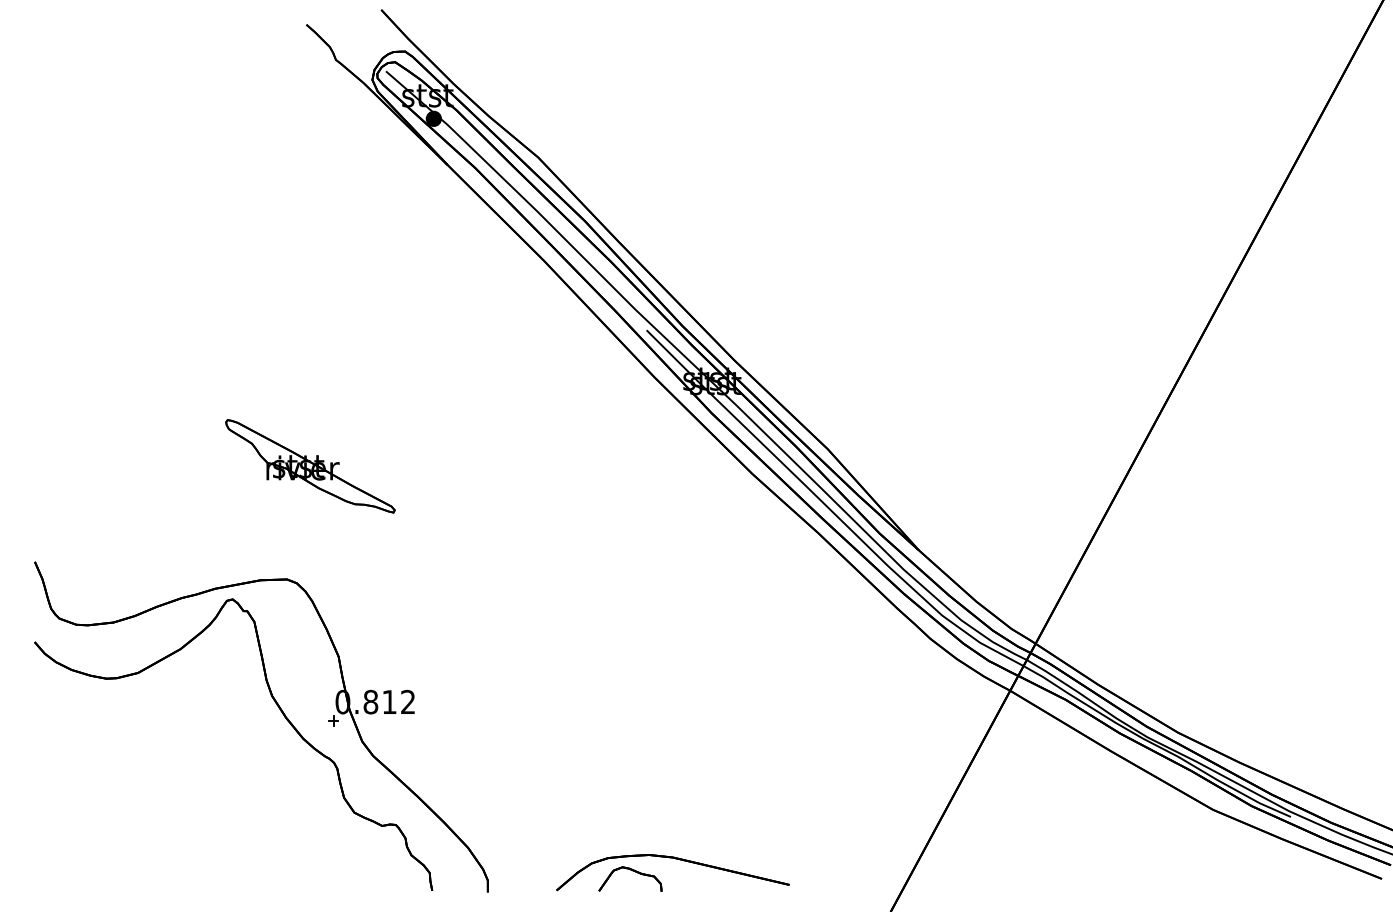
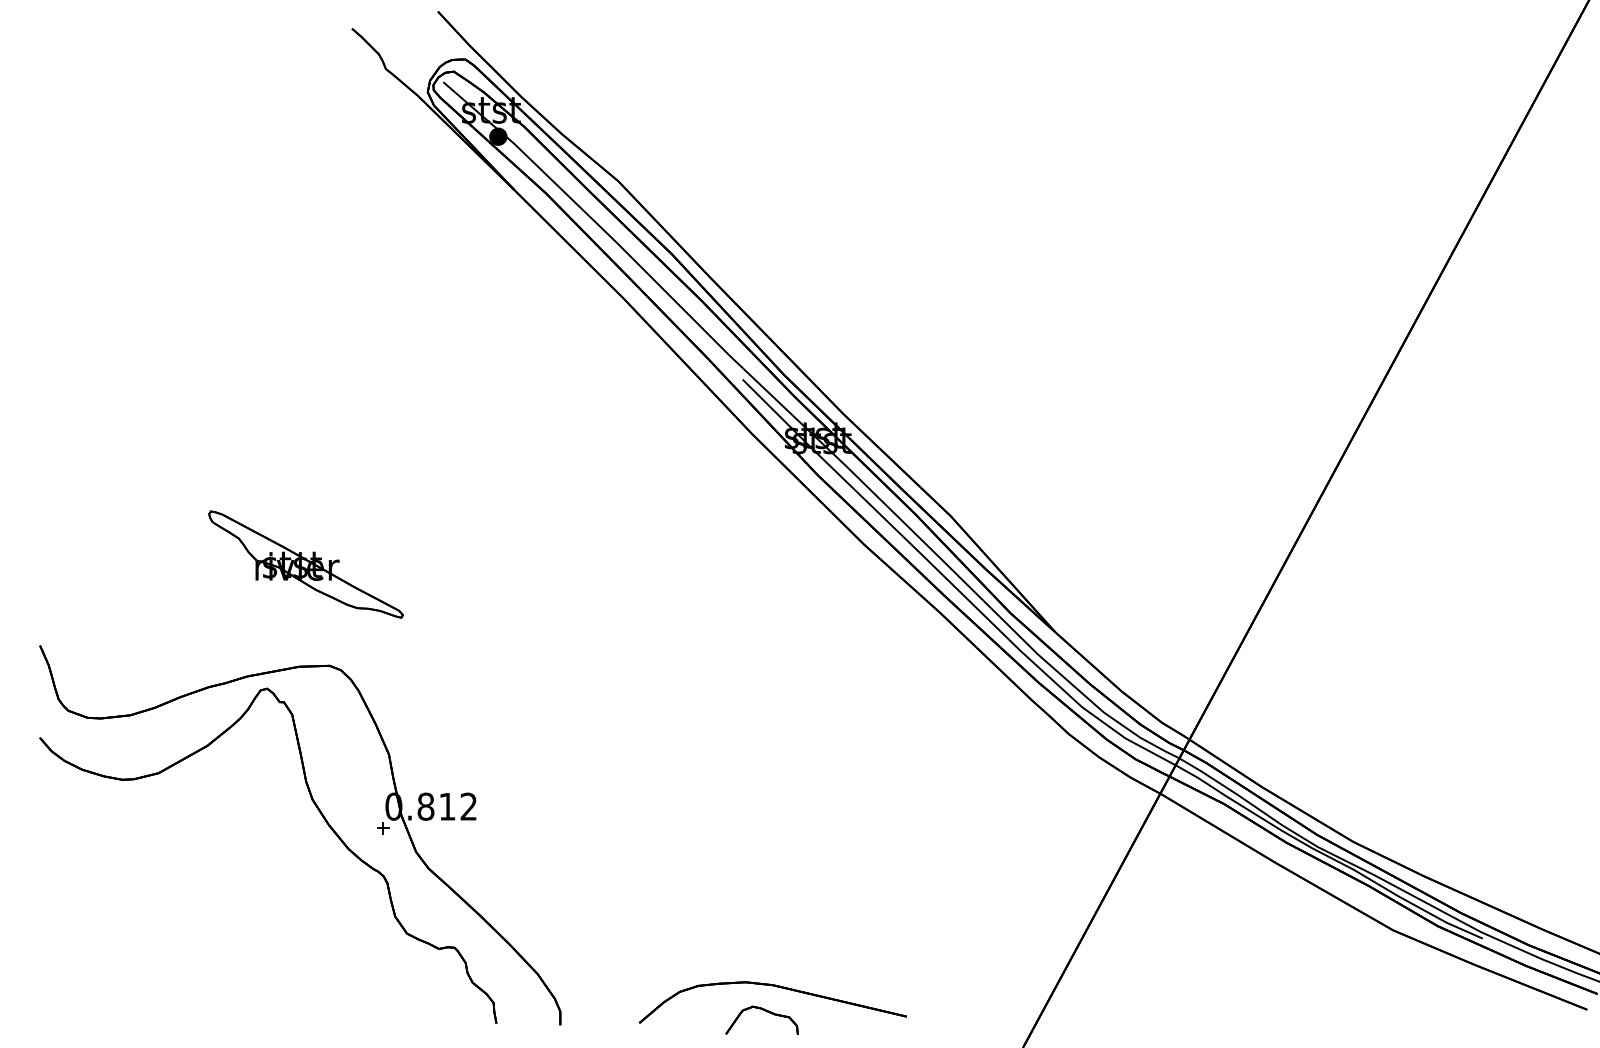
part: (310, 466) -> (306, 564), moved
part: (632, 871) -> (764, 1011), moved

